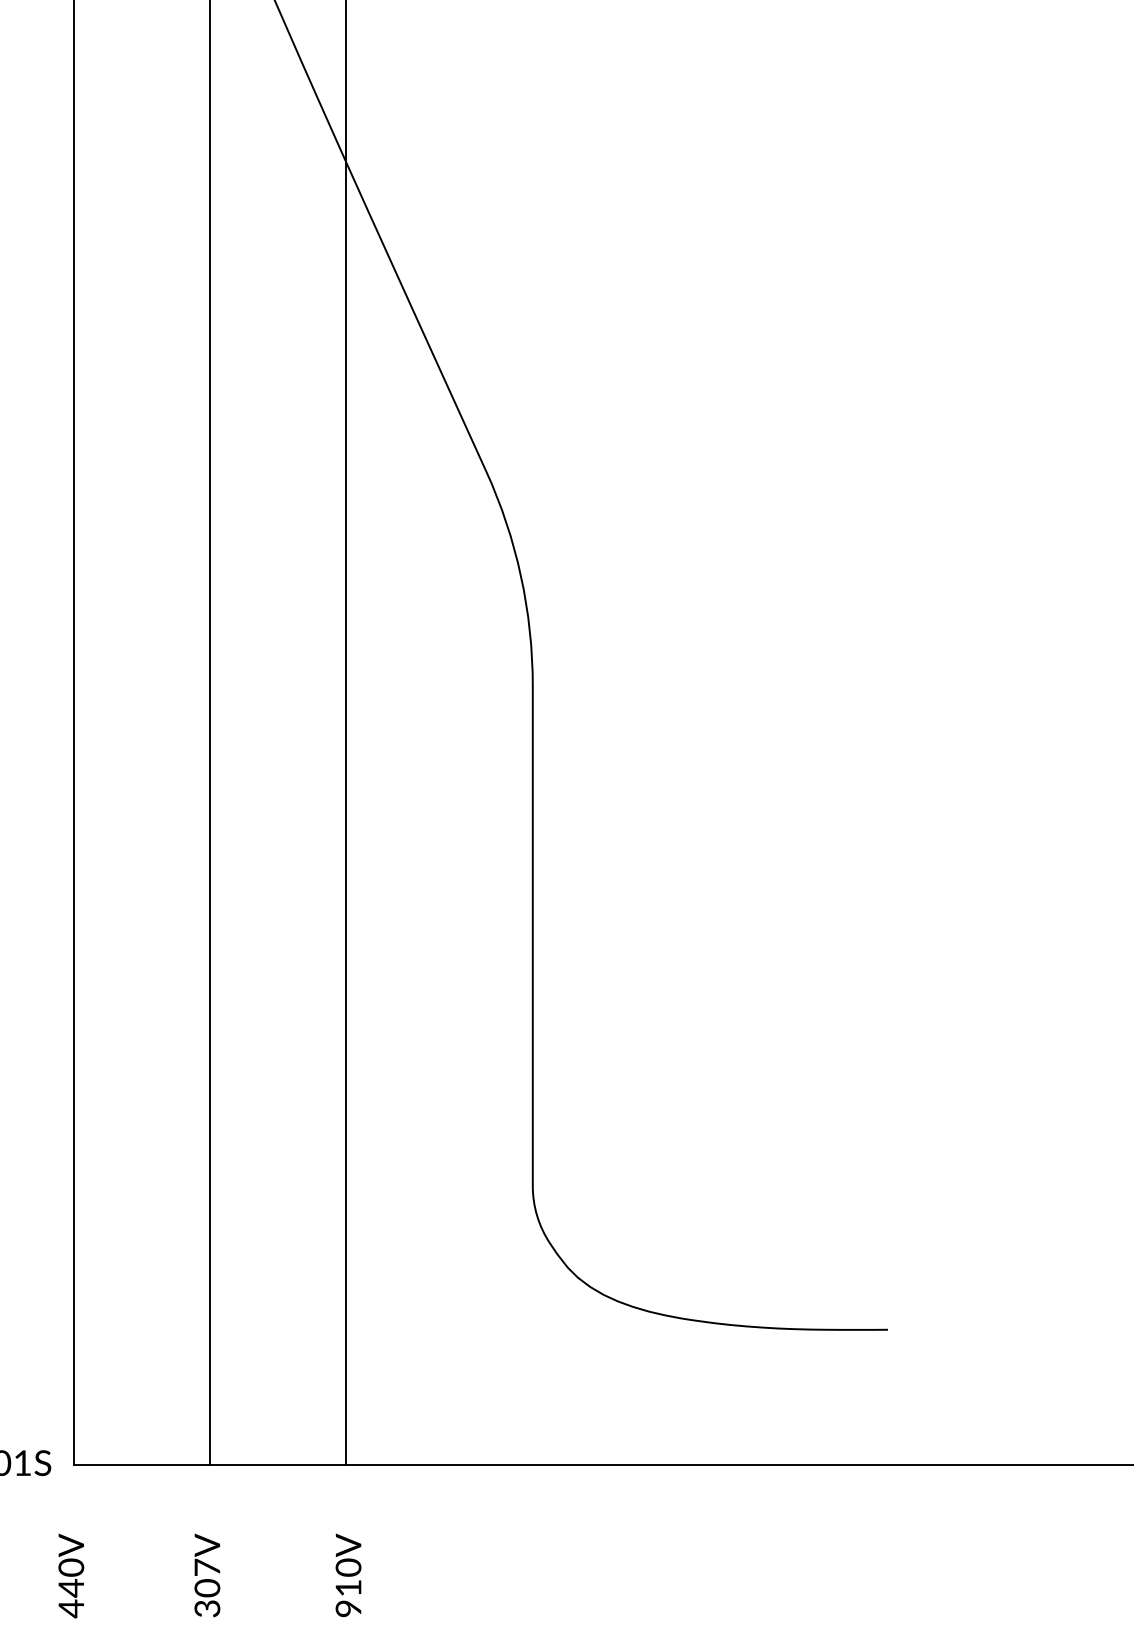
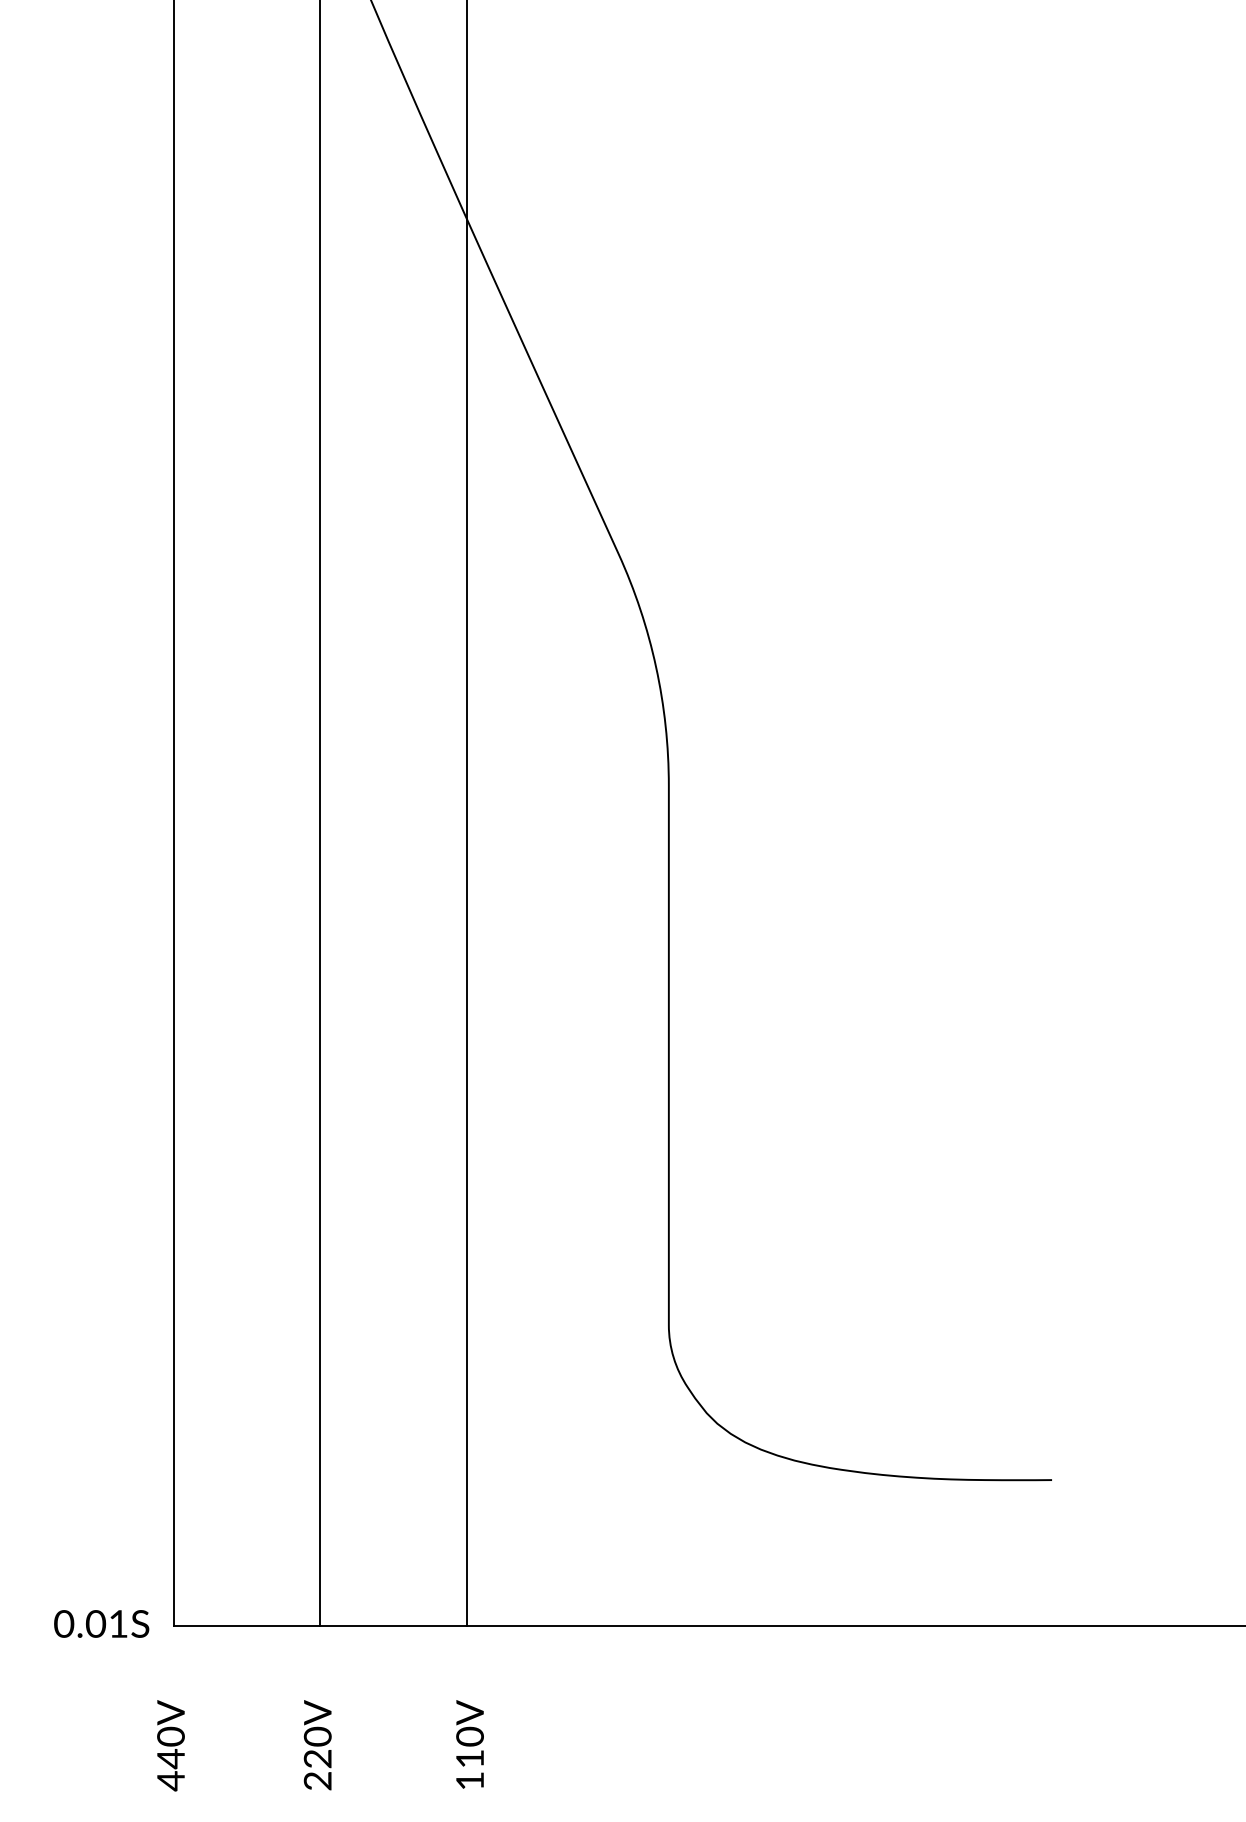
text: (207, 1587) -> (317, 1758), 307V -> 220V
text: (348, 1609) -> (469, 1781), 910V -> 110V

